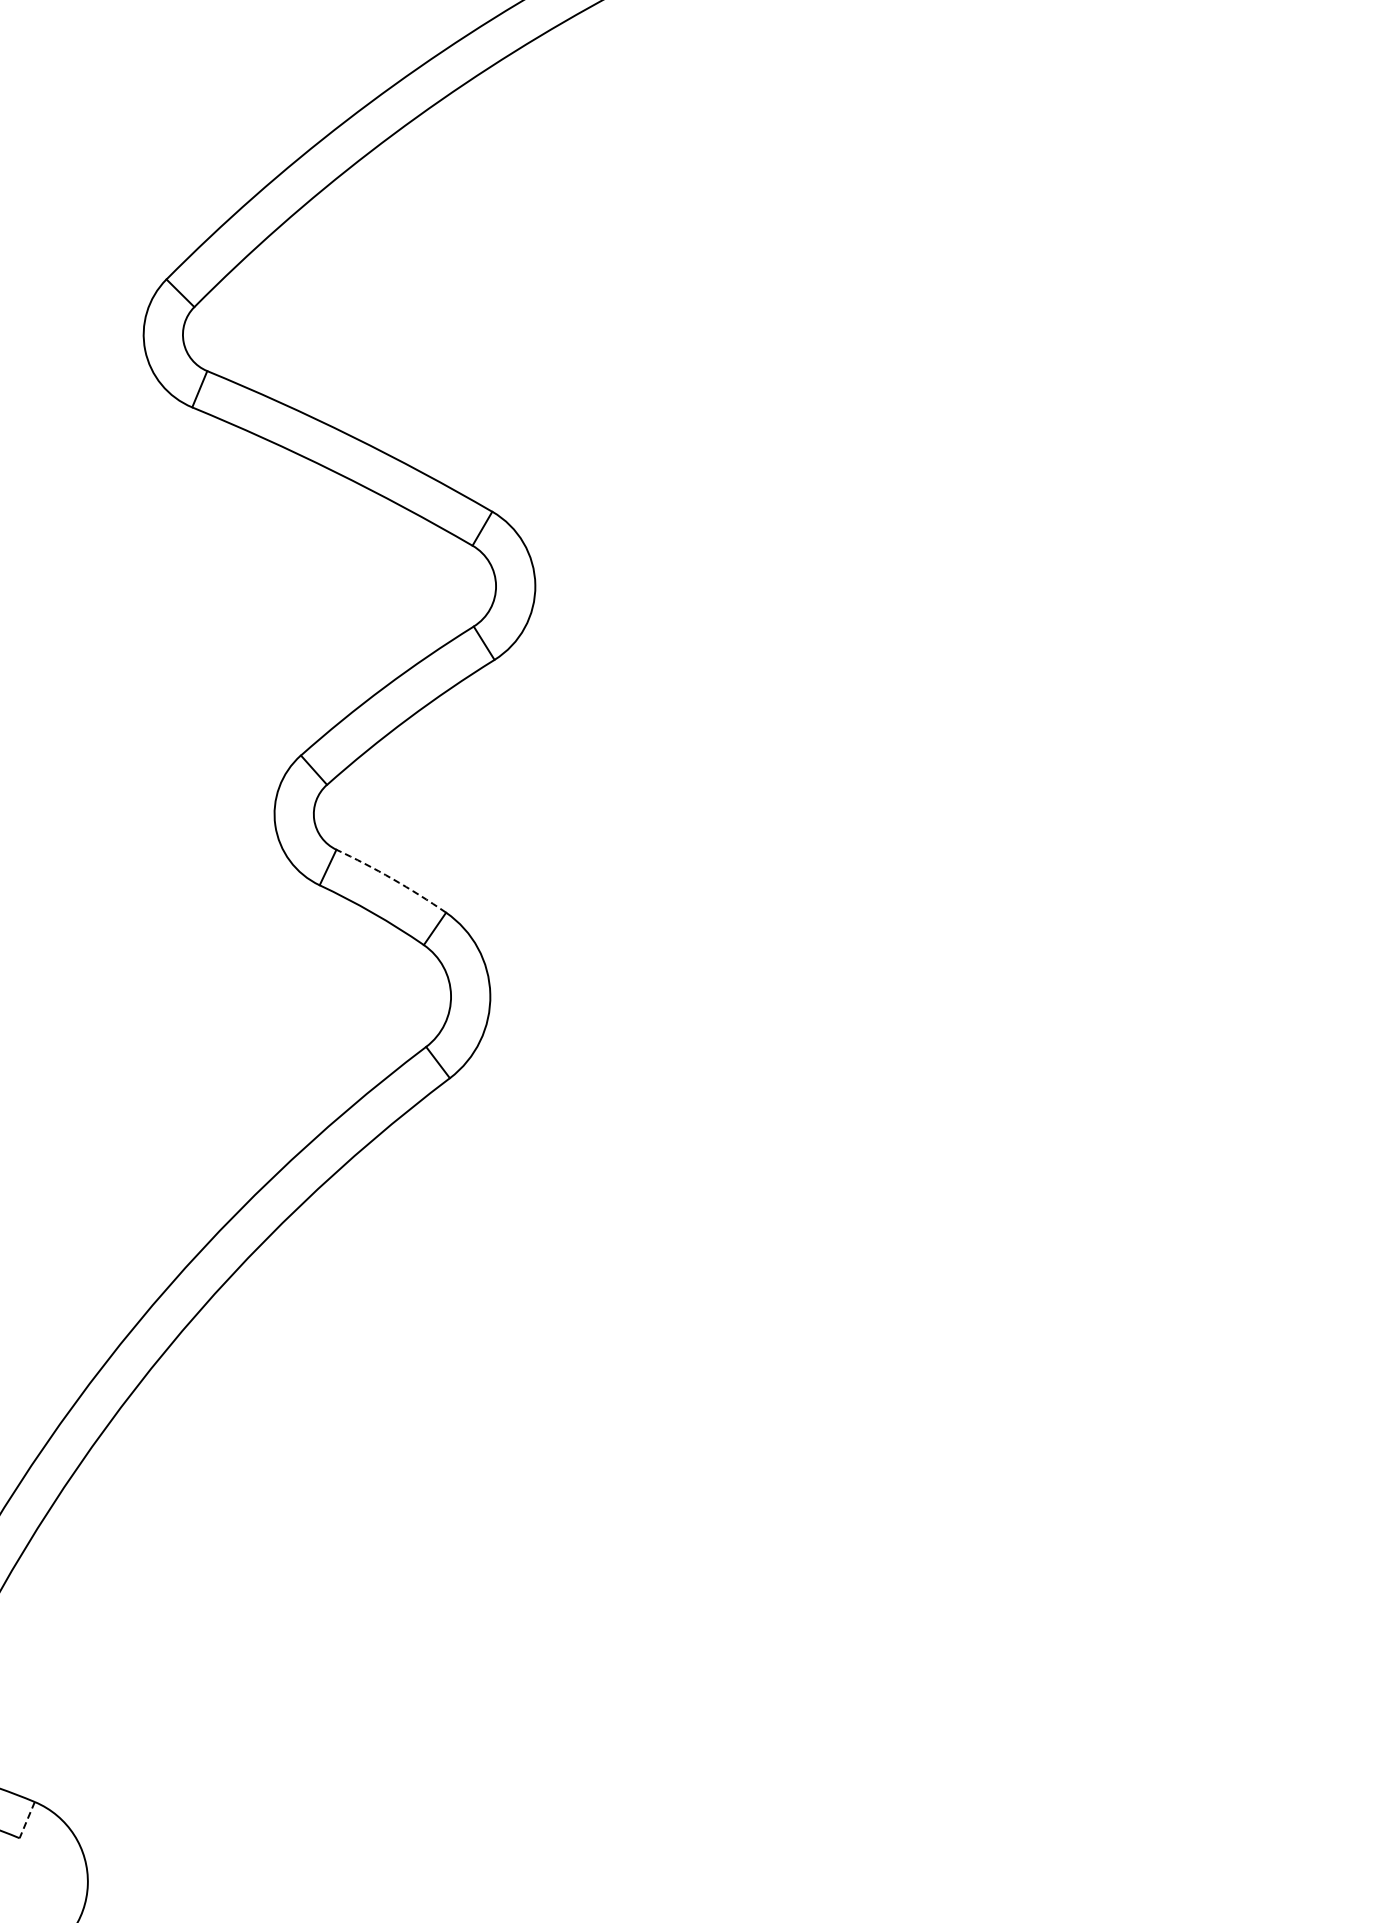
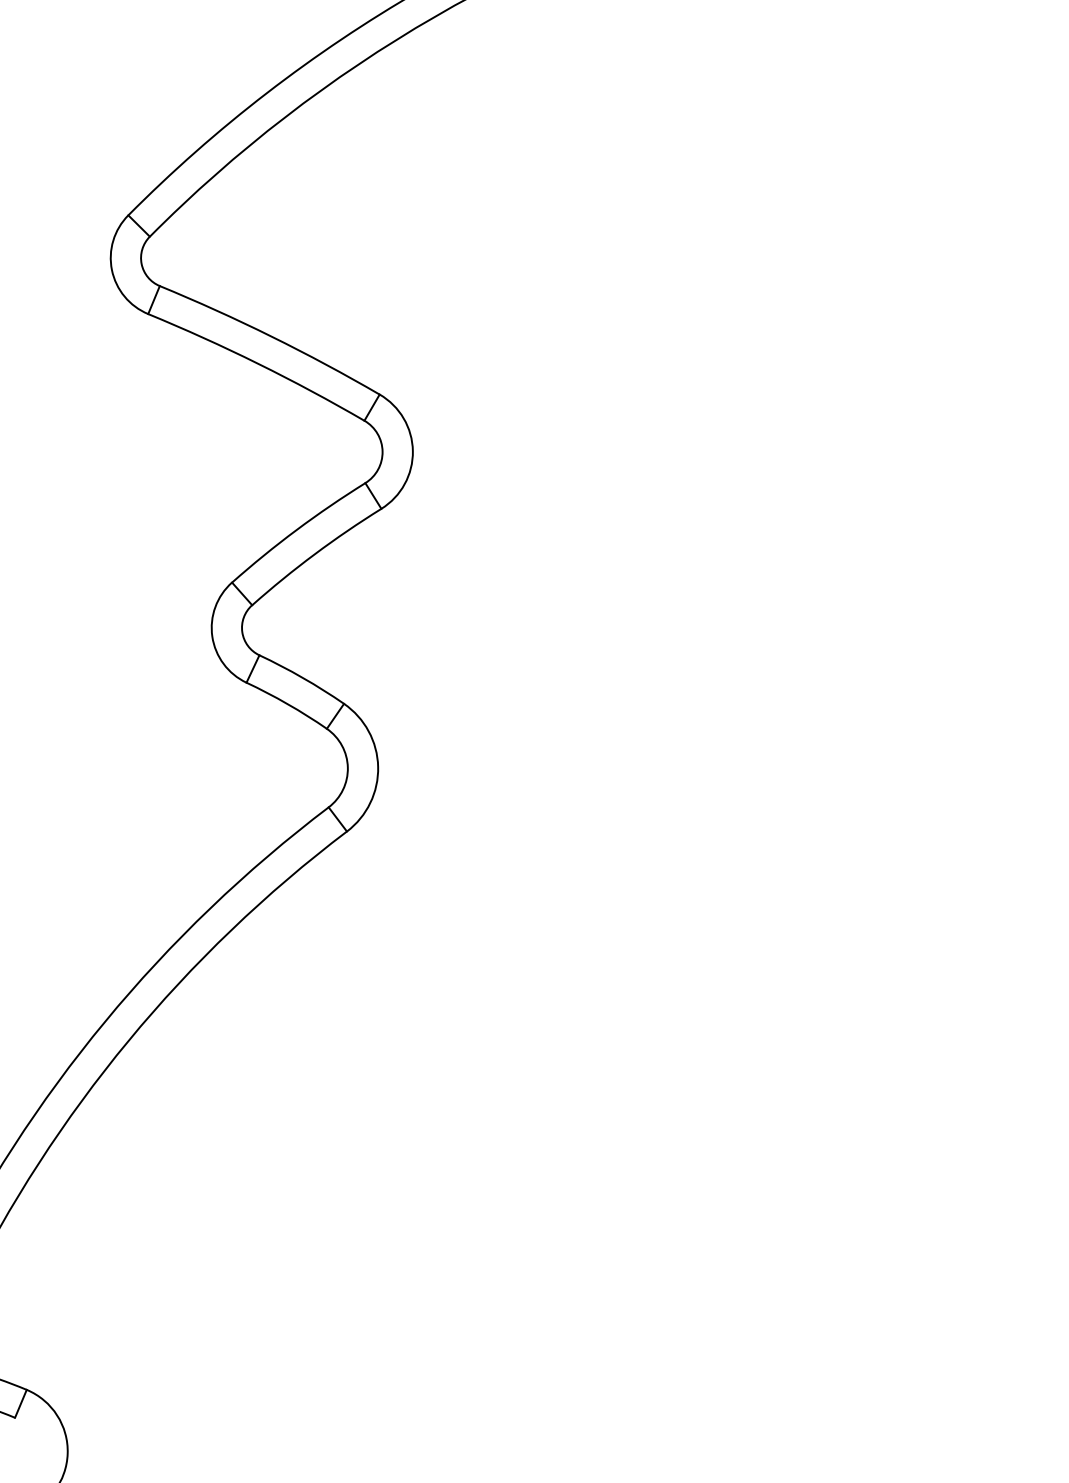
arc: (392, 878) -> (302, 677), dashed -> solid
line: (27, 1820) -> (21, 1404), dashed -> solid

